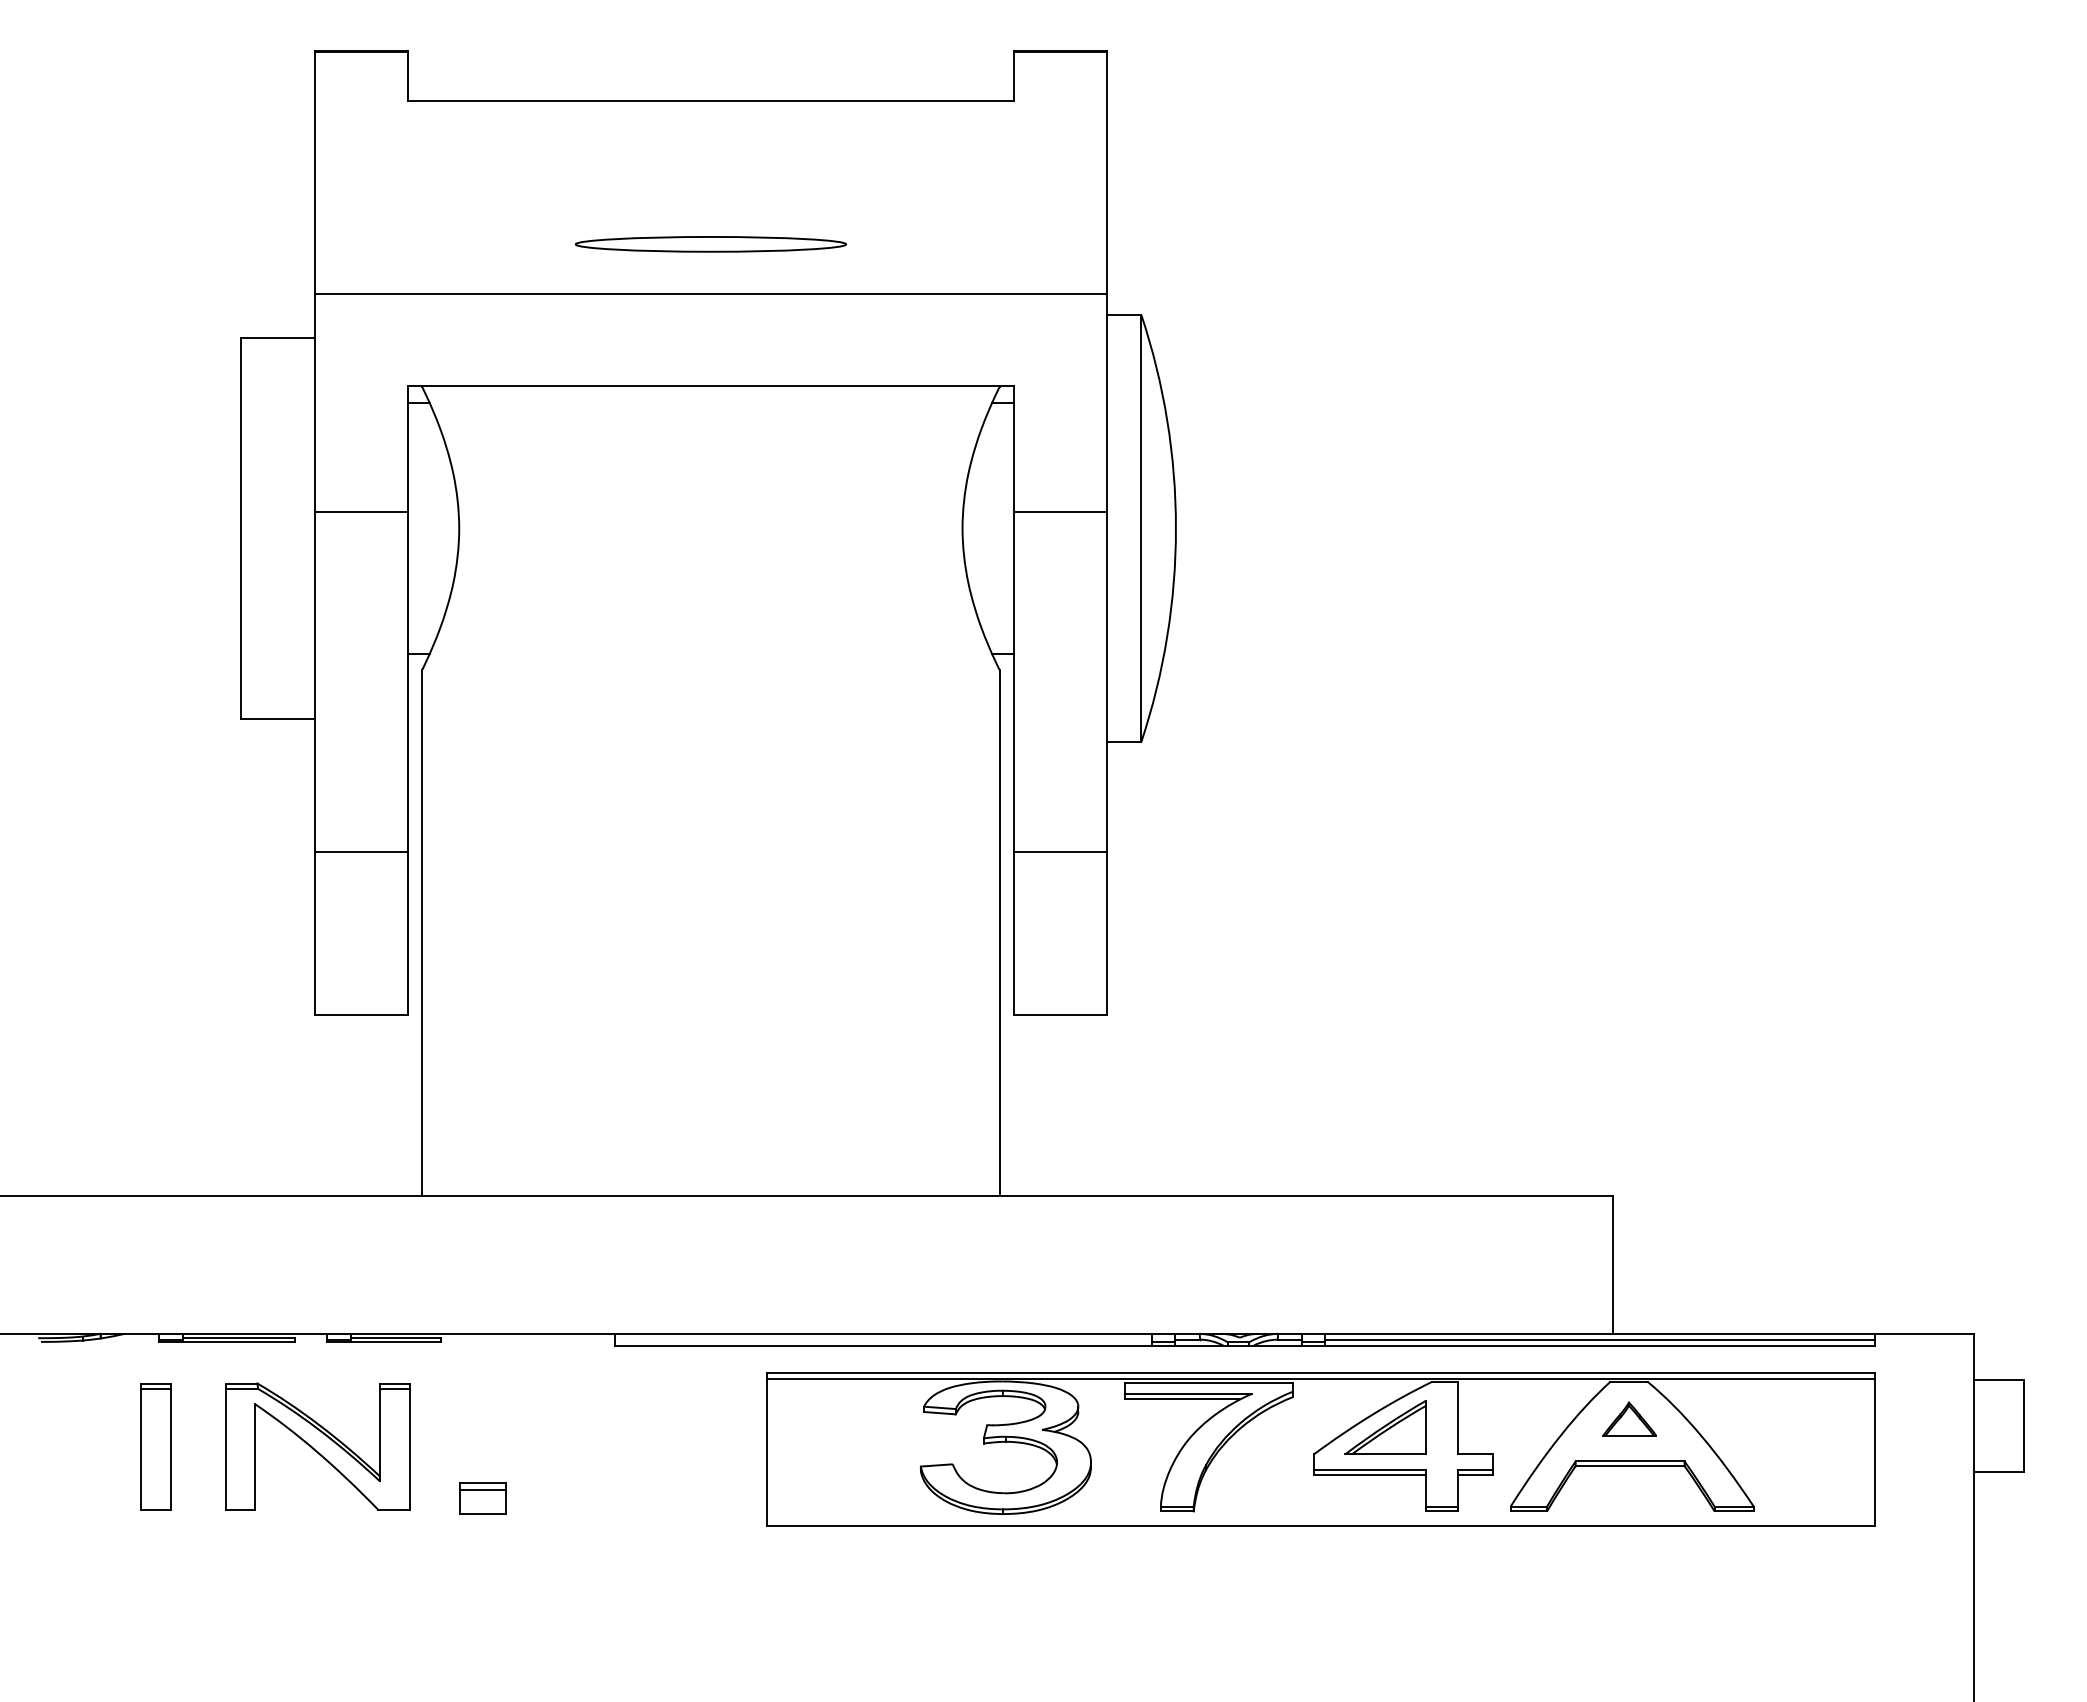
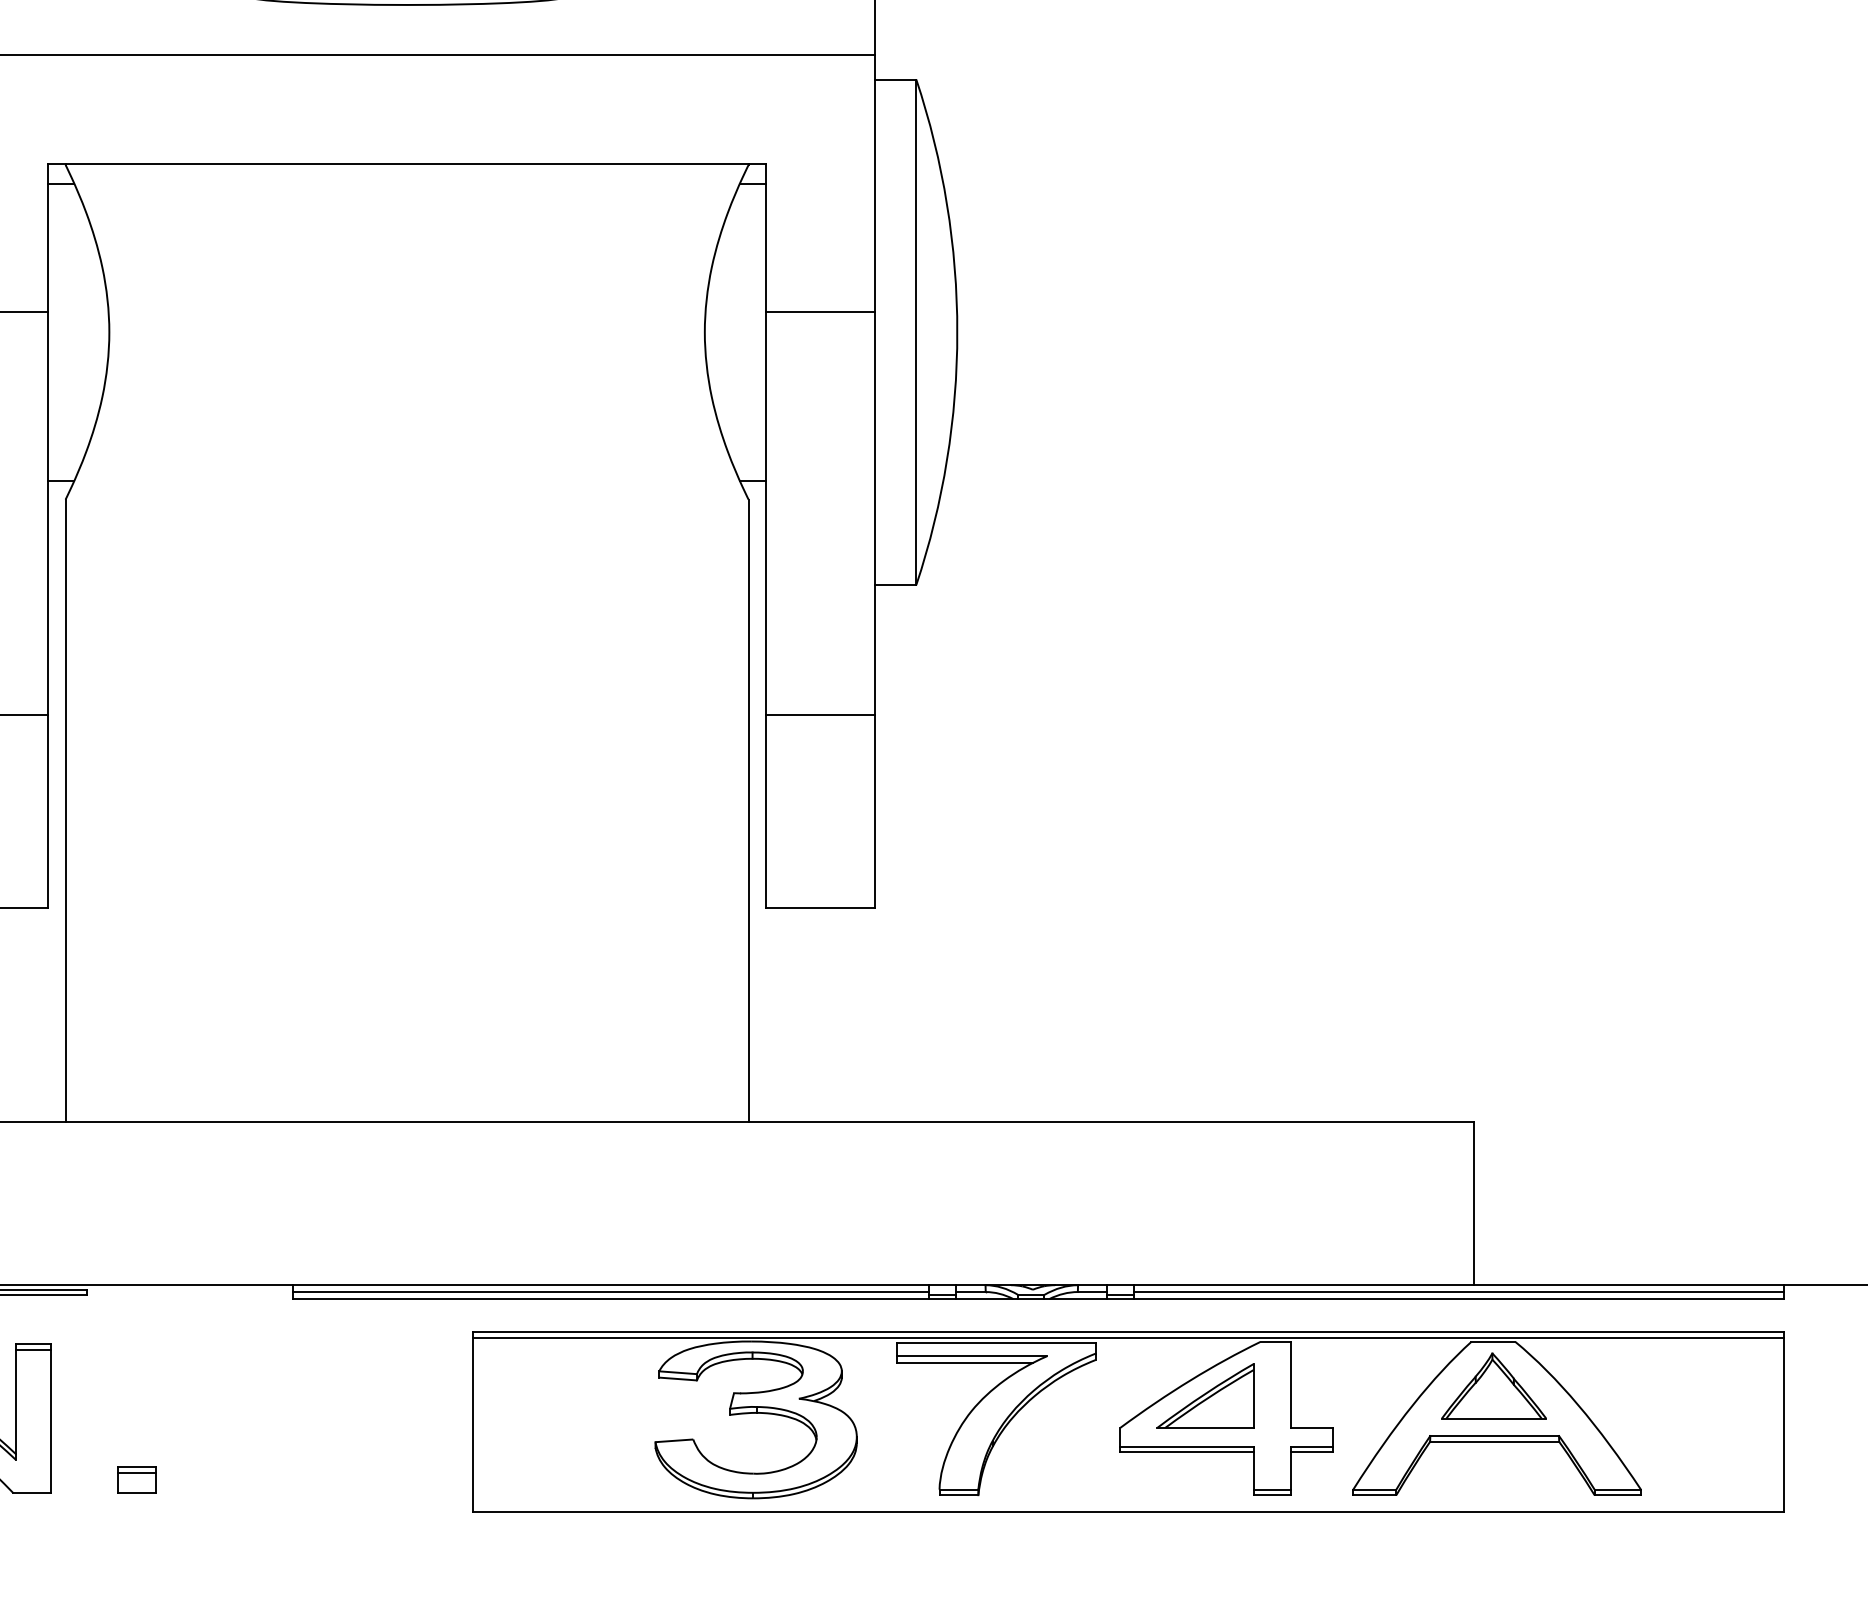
line: (882, 1339) -> (610, 1291), added
part: (1629, 1418) -> (1493, 1385), size x1.67
part: (482, 1498) -> (136, 1479), size x0.71

